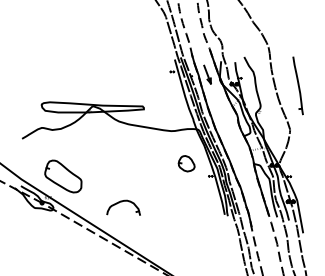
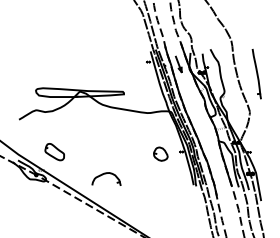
part: (186, 162) -> (160, 153), moved
part: (63, 175) -> (54, 151), size x0.6

